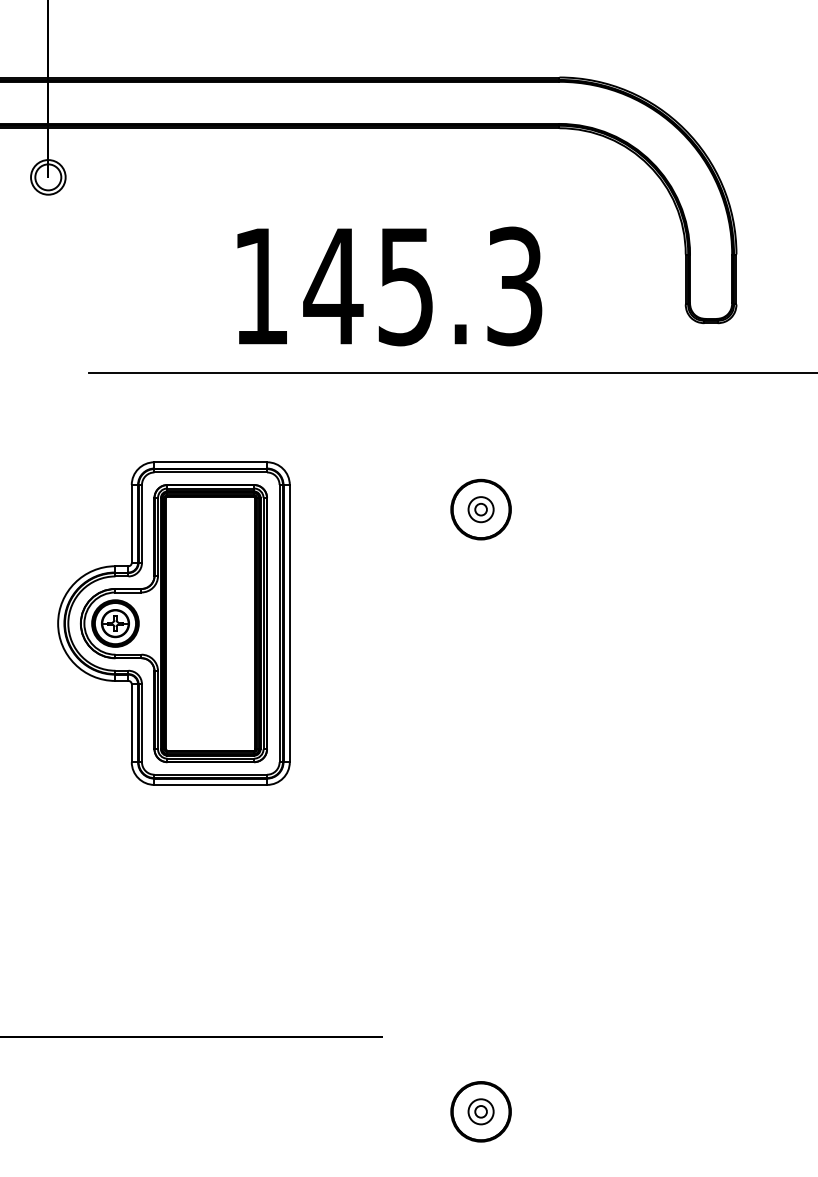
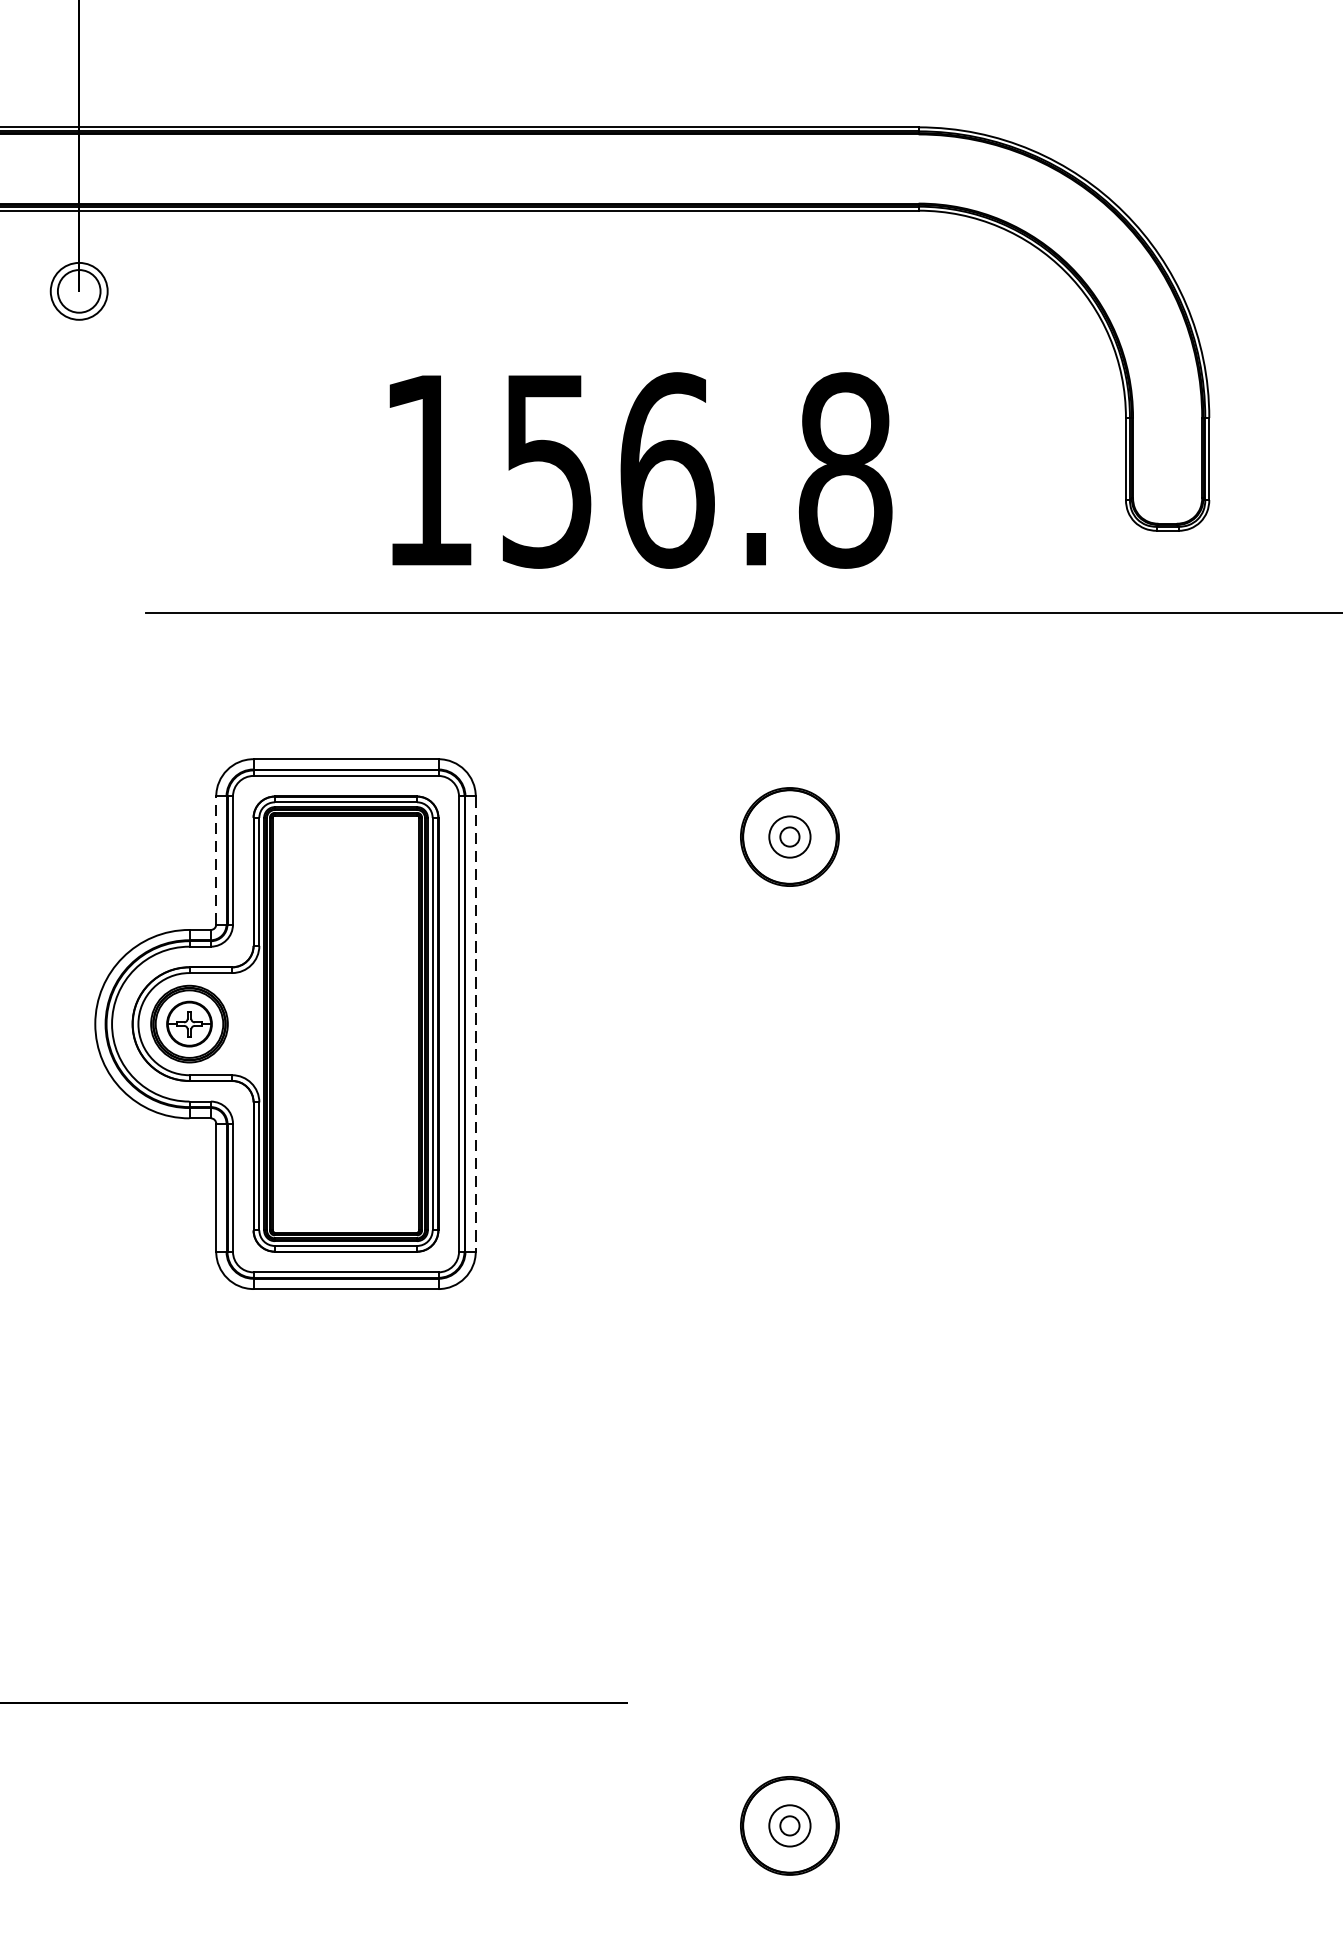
text: (423, 286) -> (695, 470), 145.3 -> 156.8
line: (131, 523) -> (215, 859), solid -> dashed
line: (289, 623) -> (475, 1023), solid -> dashed

